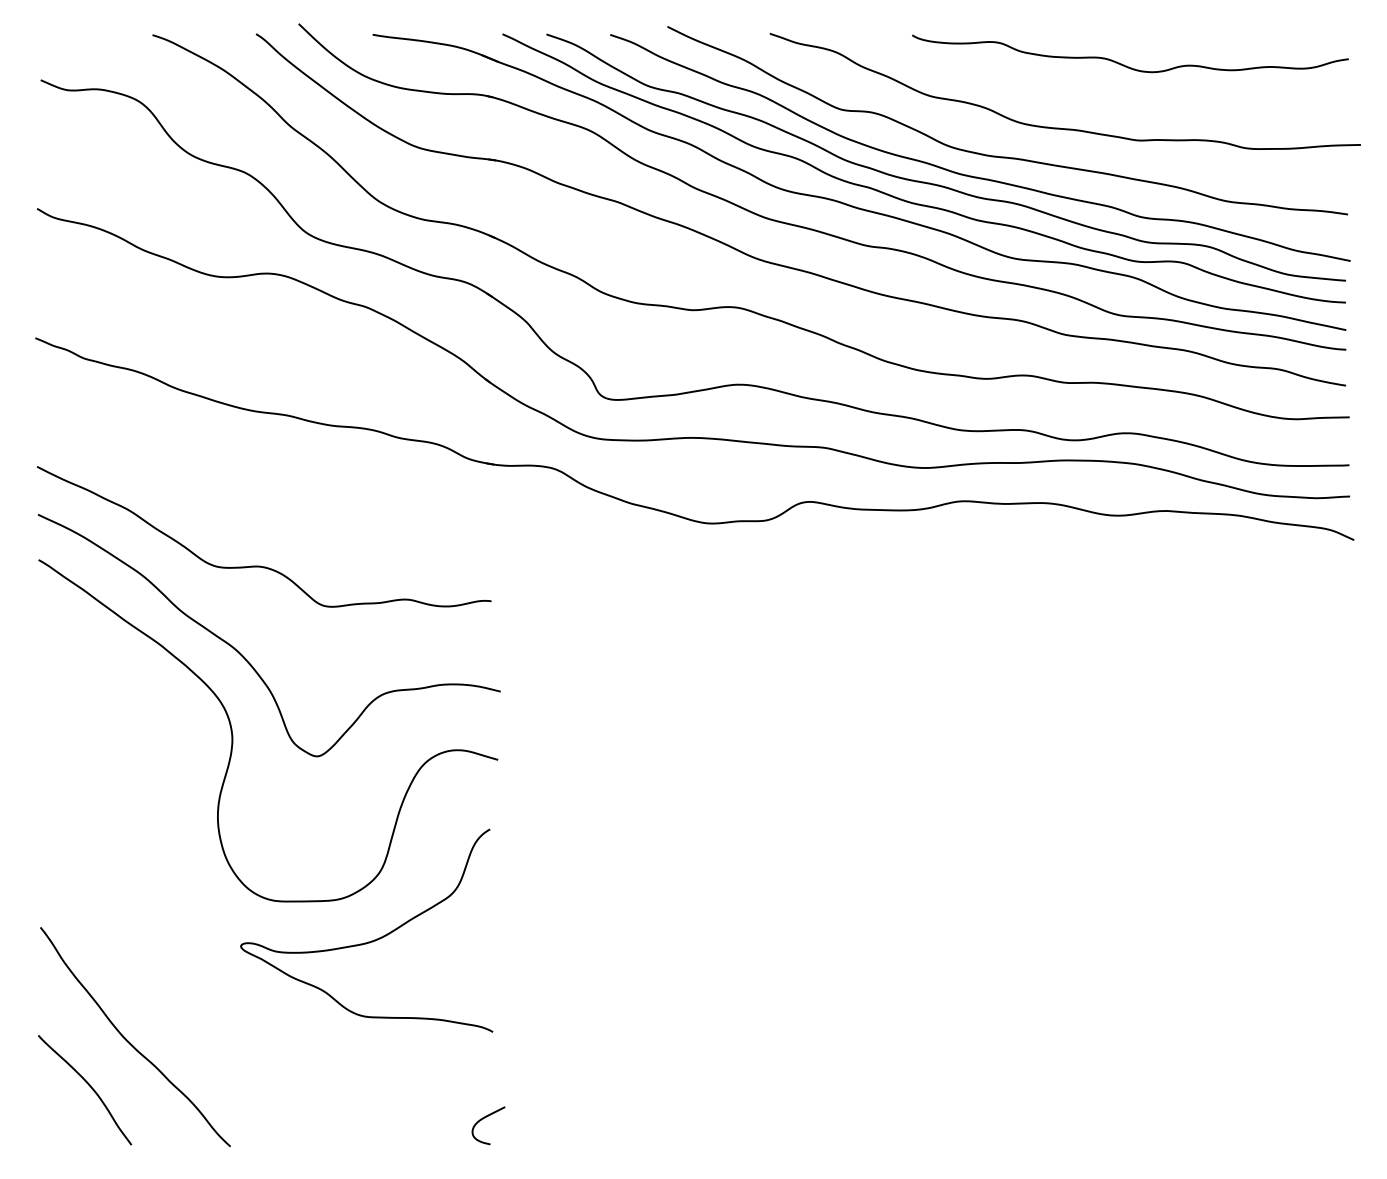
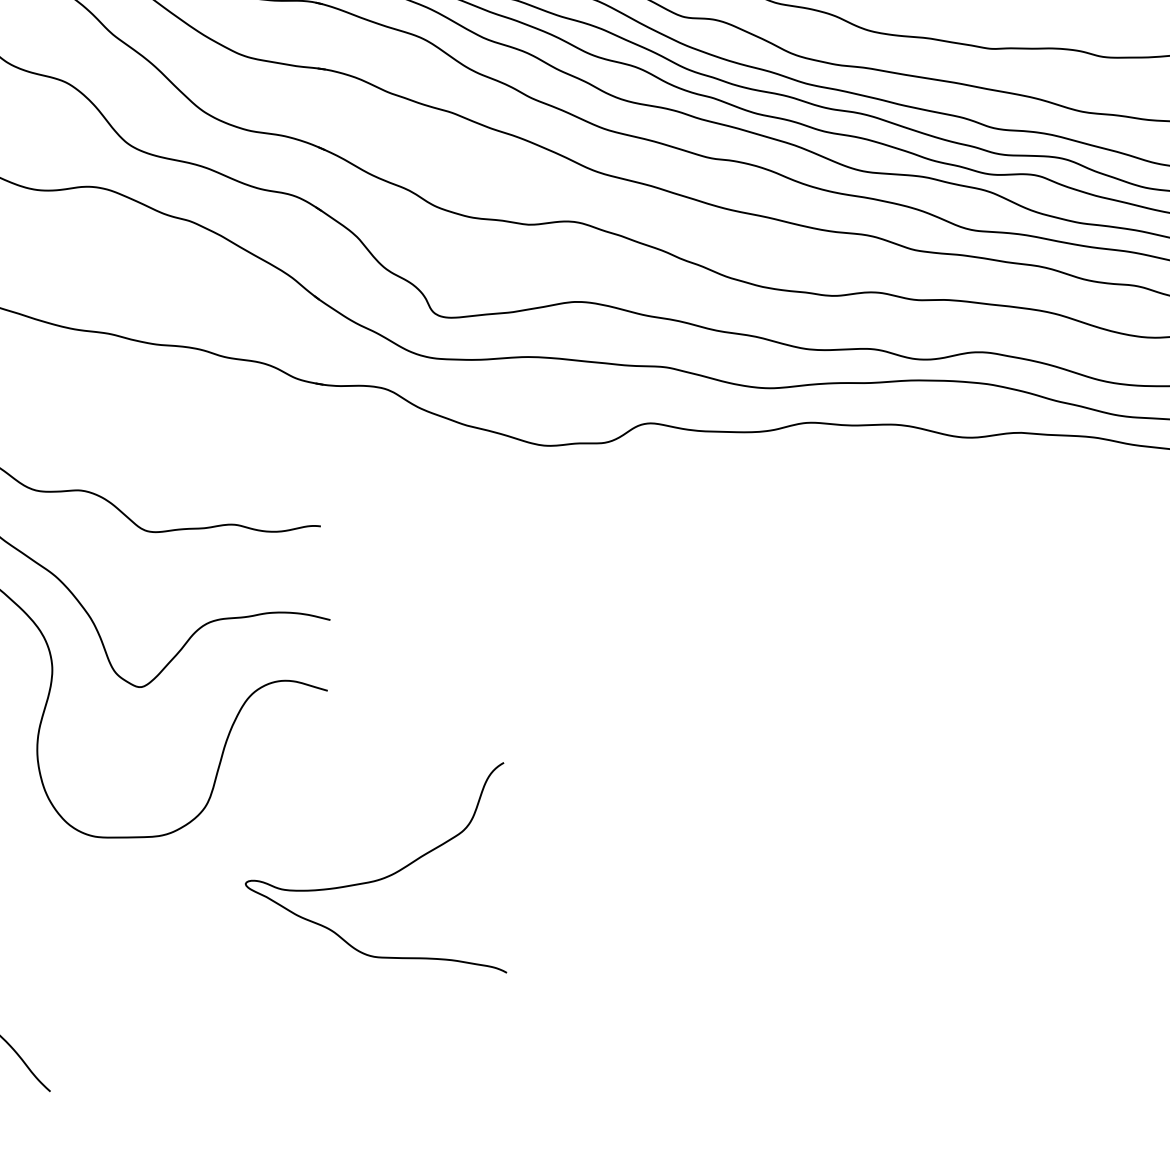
curve: (371, 940) -> (380, 877), moved
curve: (485, 1118) -> (314, 1062), removed

